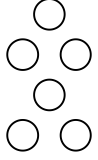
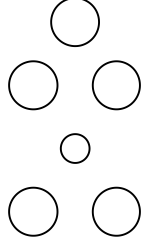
part: (49, 94) -> (75, 147), size x0.6

